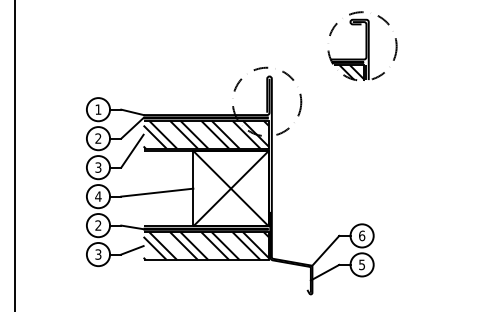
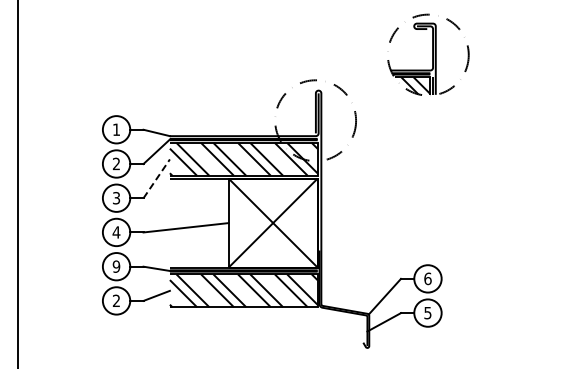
line: (133, 150) -> (157, 178), solid -> dashed
text: (98, 225) -> (116, 266), 2 -> 9
text: (98, 255) -> (116, 301), 3 -> 2

